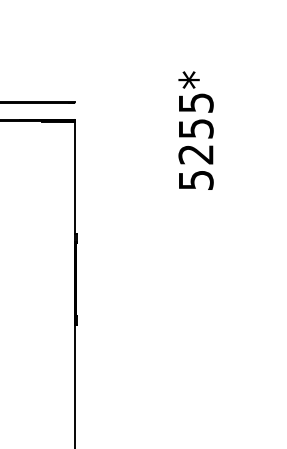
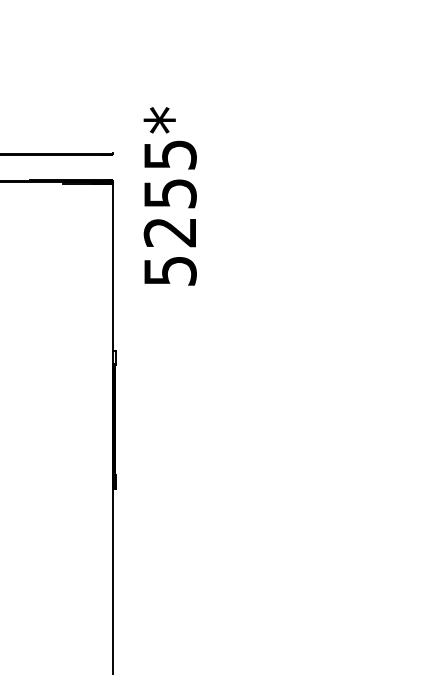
text: (195, 130) -> (169, 196), moved

